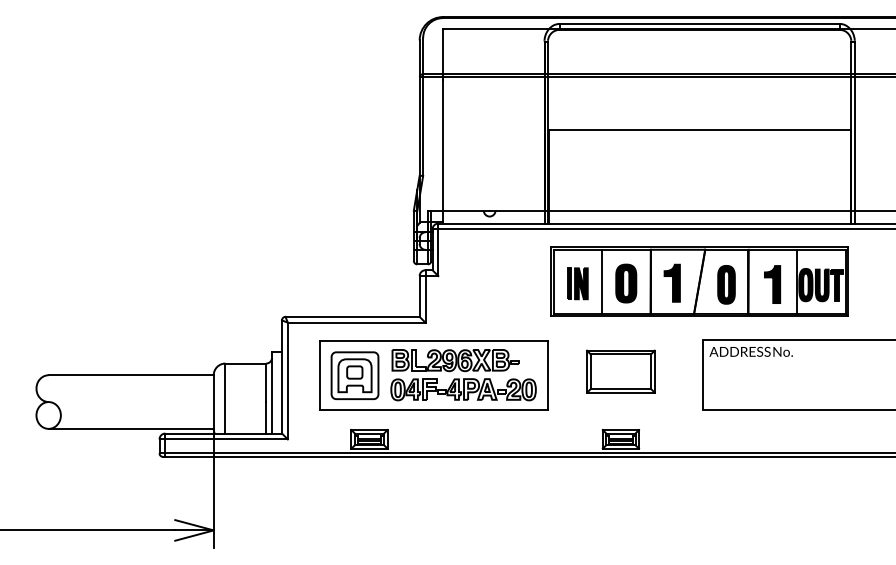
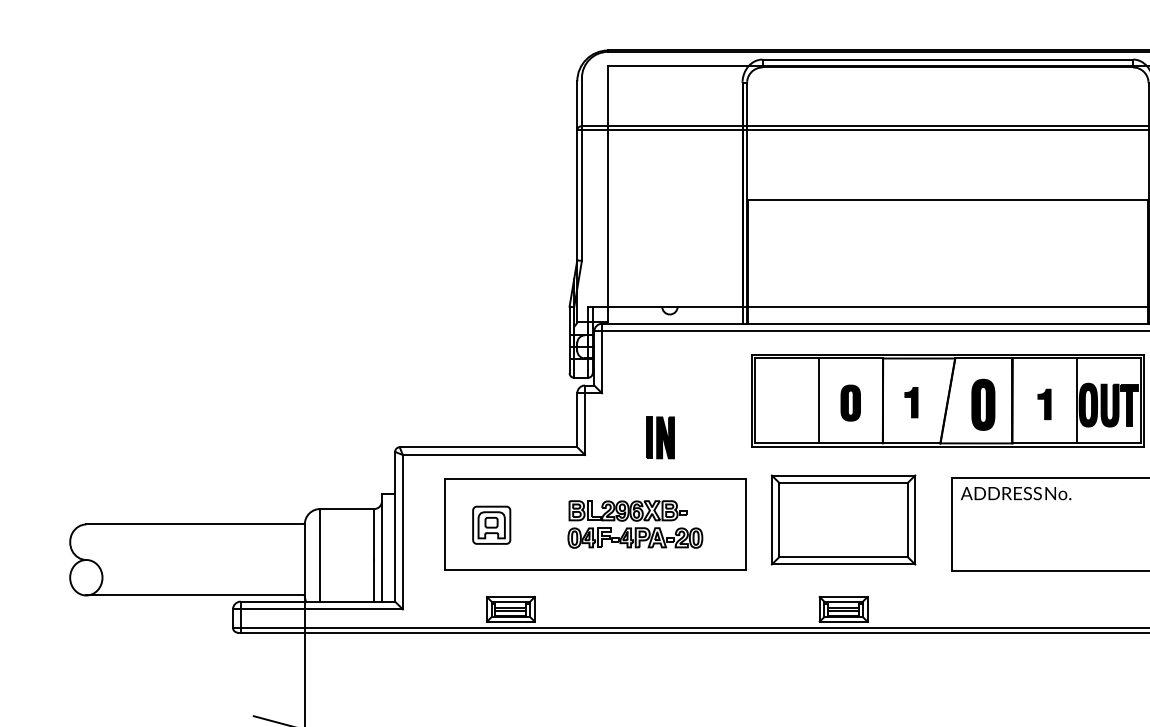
part: (671, 282) -> (910, 401), size x0.6
part: (577, 283) -> (660, 437), moved
part: (626, 283) -> (851, 403), size x0.7
part: (772, 284) -> (1044, 404), size x0.6
part: (620, 371) -> (843, 519), size x1.6
part: (354, 375) -> (491, 524), size x0.6
part: (463, 375) -> (635, 524), size x0.7

